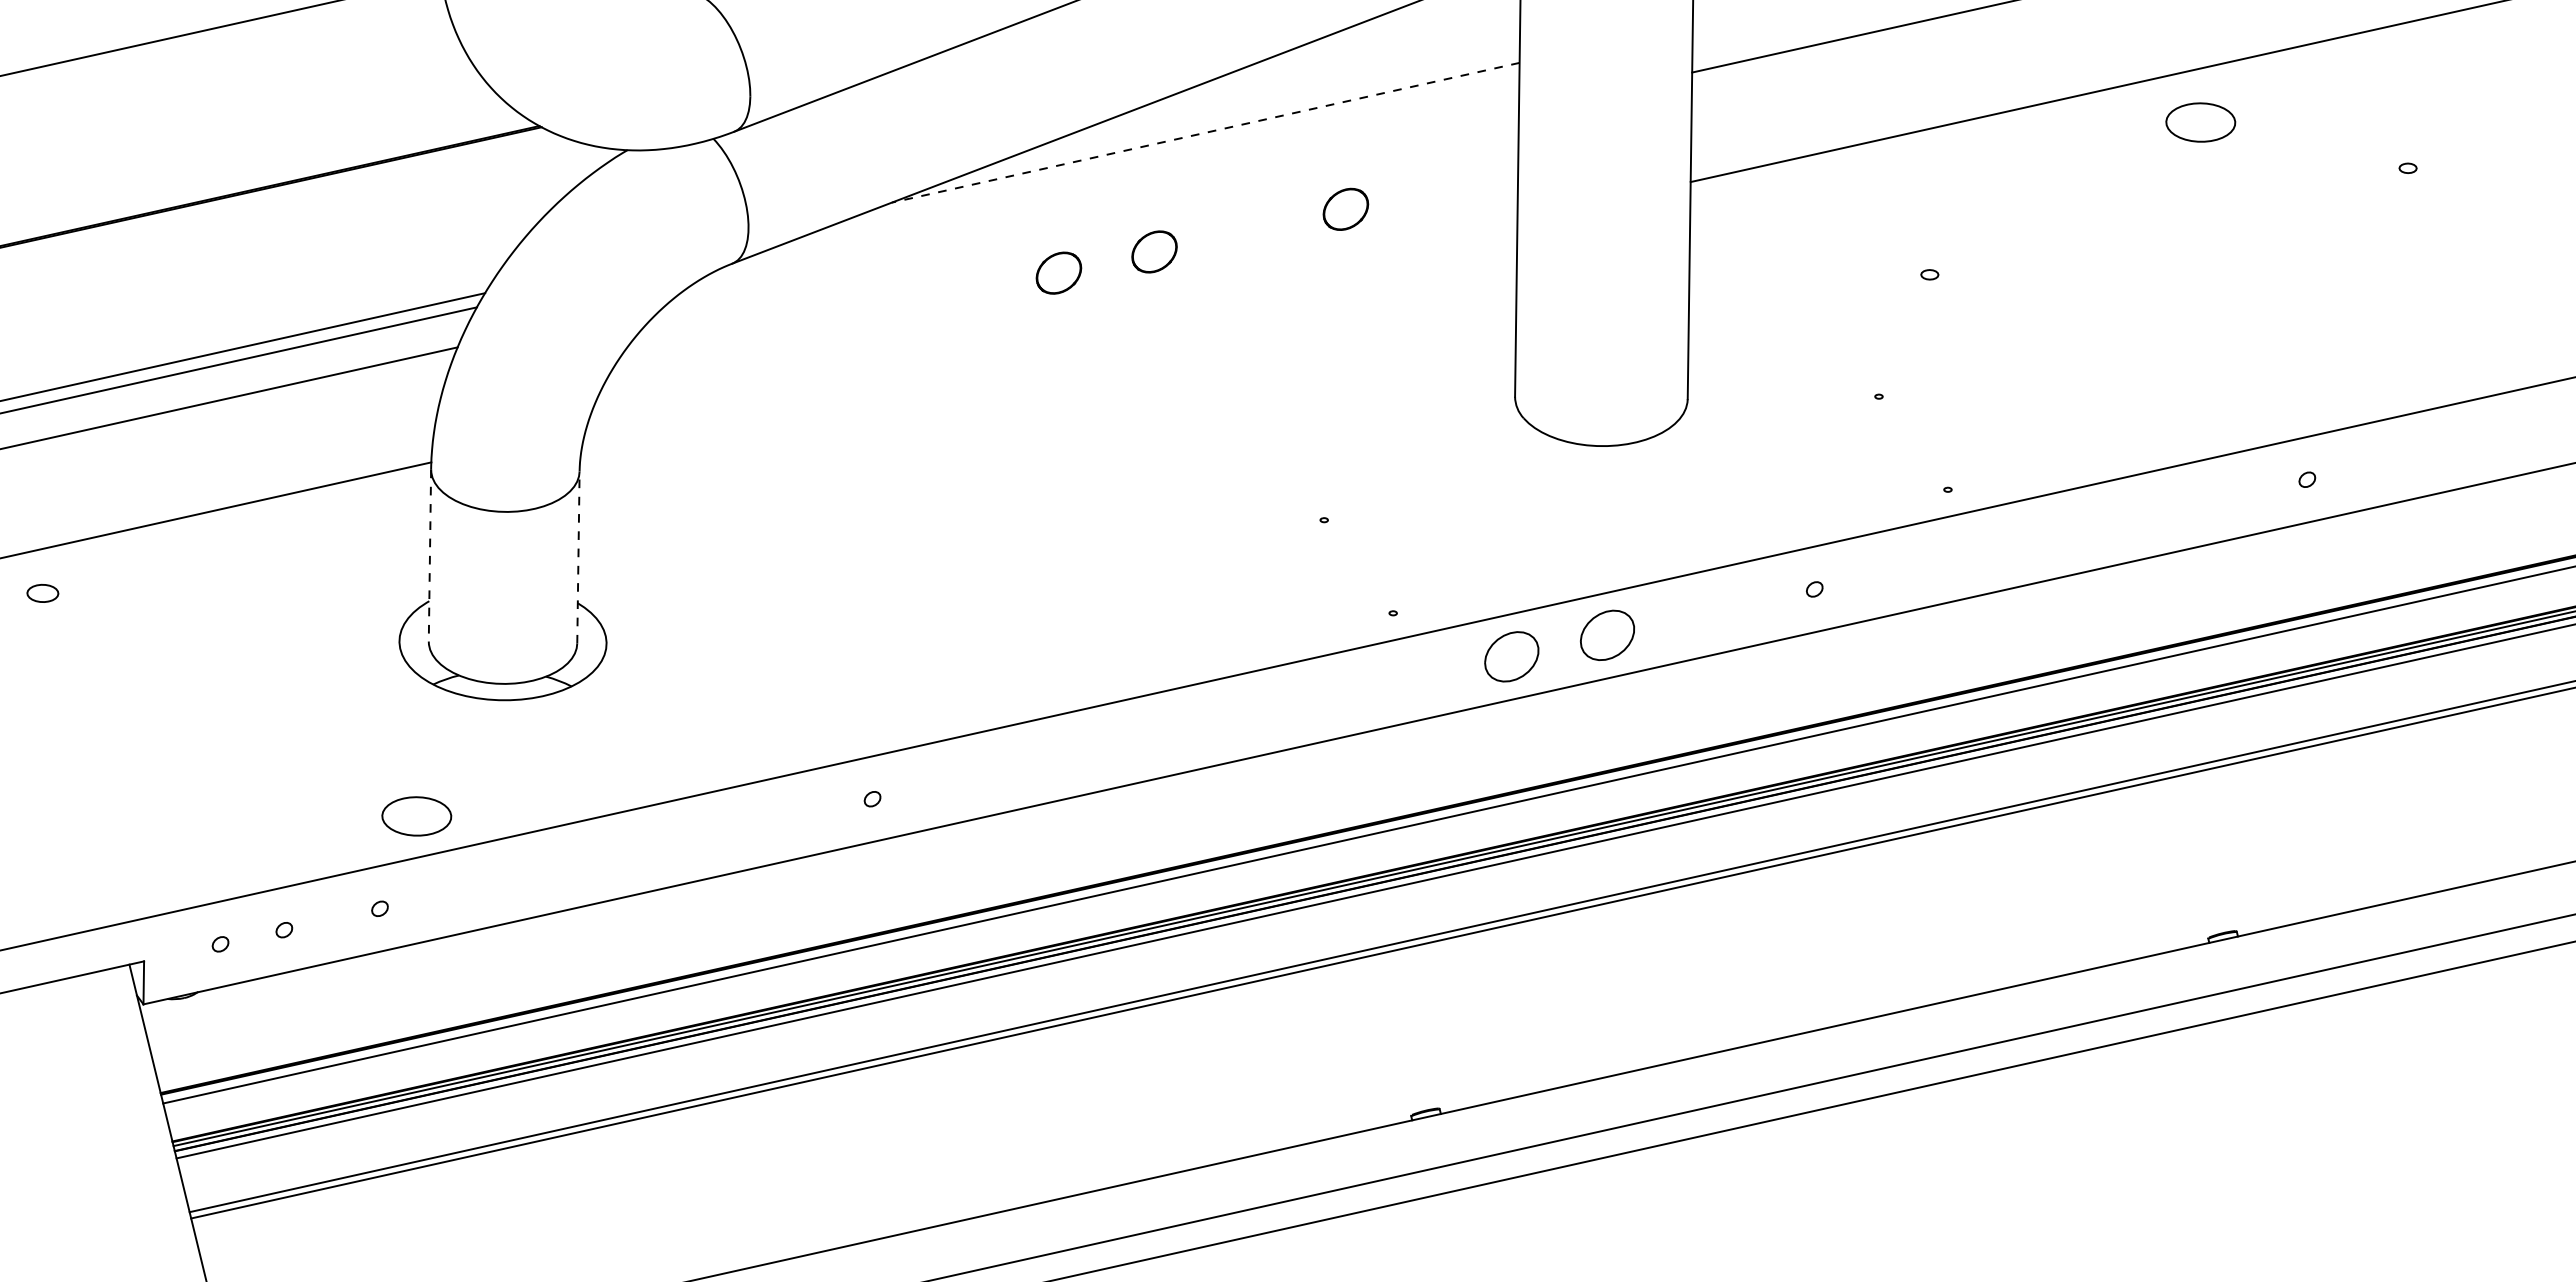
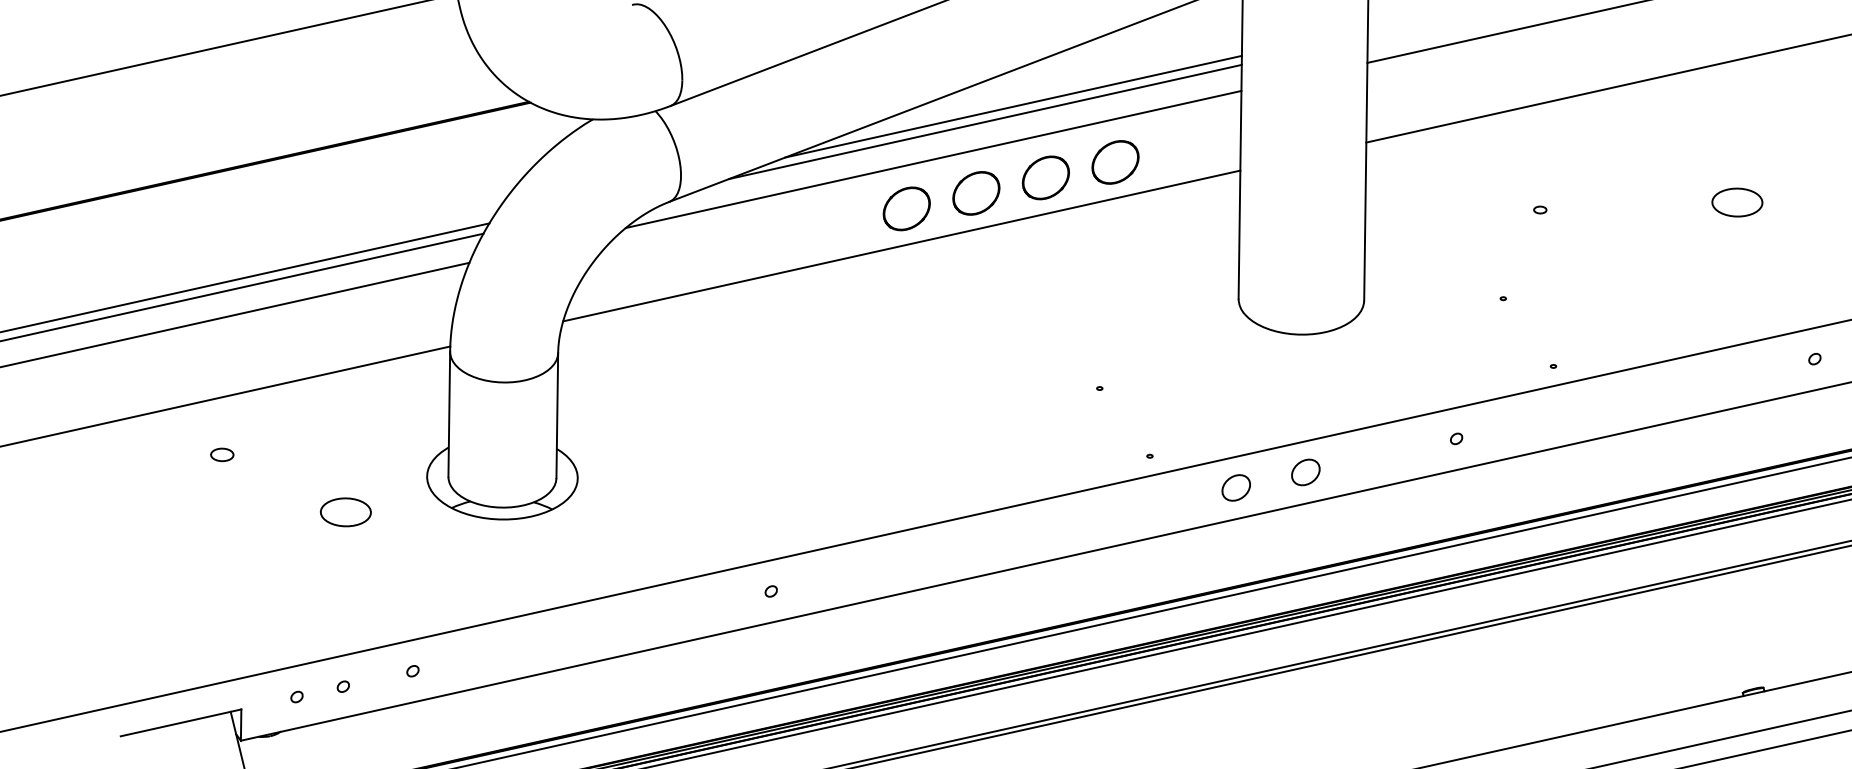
part: (2200, 122) -> (1737, 202), moved
line: (1205, 132) -> (1013, 106), dashed -> solid
line: (1166, 153) -> (985, 121), added
line: (1095, 205) -> (933, 159), added
part: (1345, 209) -> (1115, 162), size x1.43
part: (1249, 230) -> (1045, 177), added
part: (1154, 251) -> (976, 193), size x1.43
part: (1058, 272) -> (906, 208), size x1.43
line: (1051, 323) -> (901, 245), added
line: (429, 555) -> (448, 414), dashed -> solid
line: (578, 557) -> (557, 415), dashed -> solid
part: (42, 592) -> (222, 454), moved
part: (1607, 635) -> (1305, 472), size x0.71
part: (1511, 656) -> (1236, 487), size x0.71
part: (416, 816) -> (345, 512), moved

